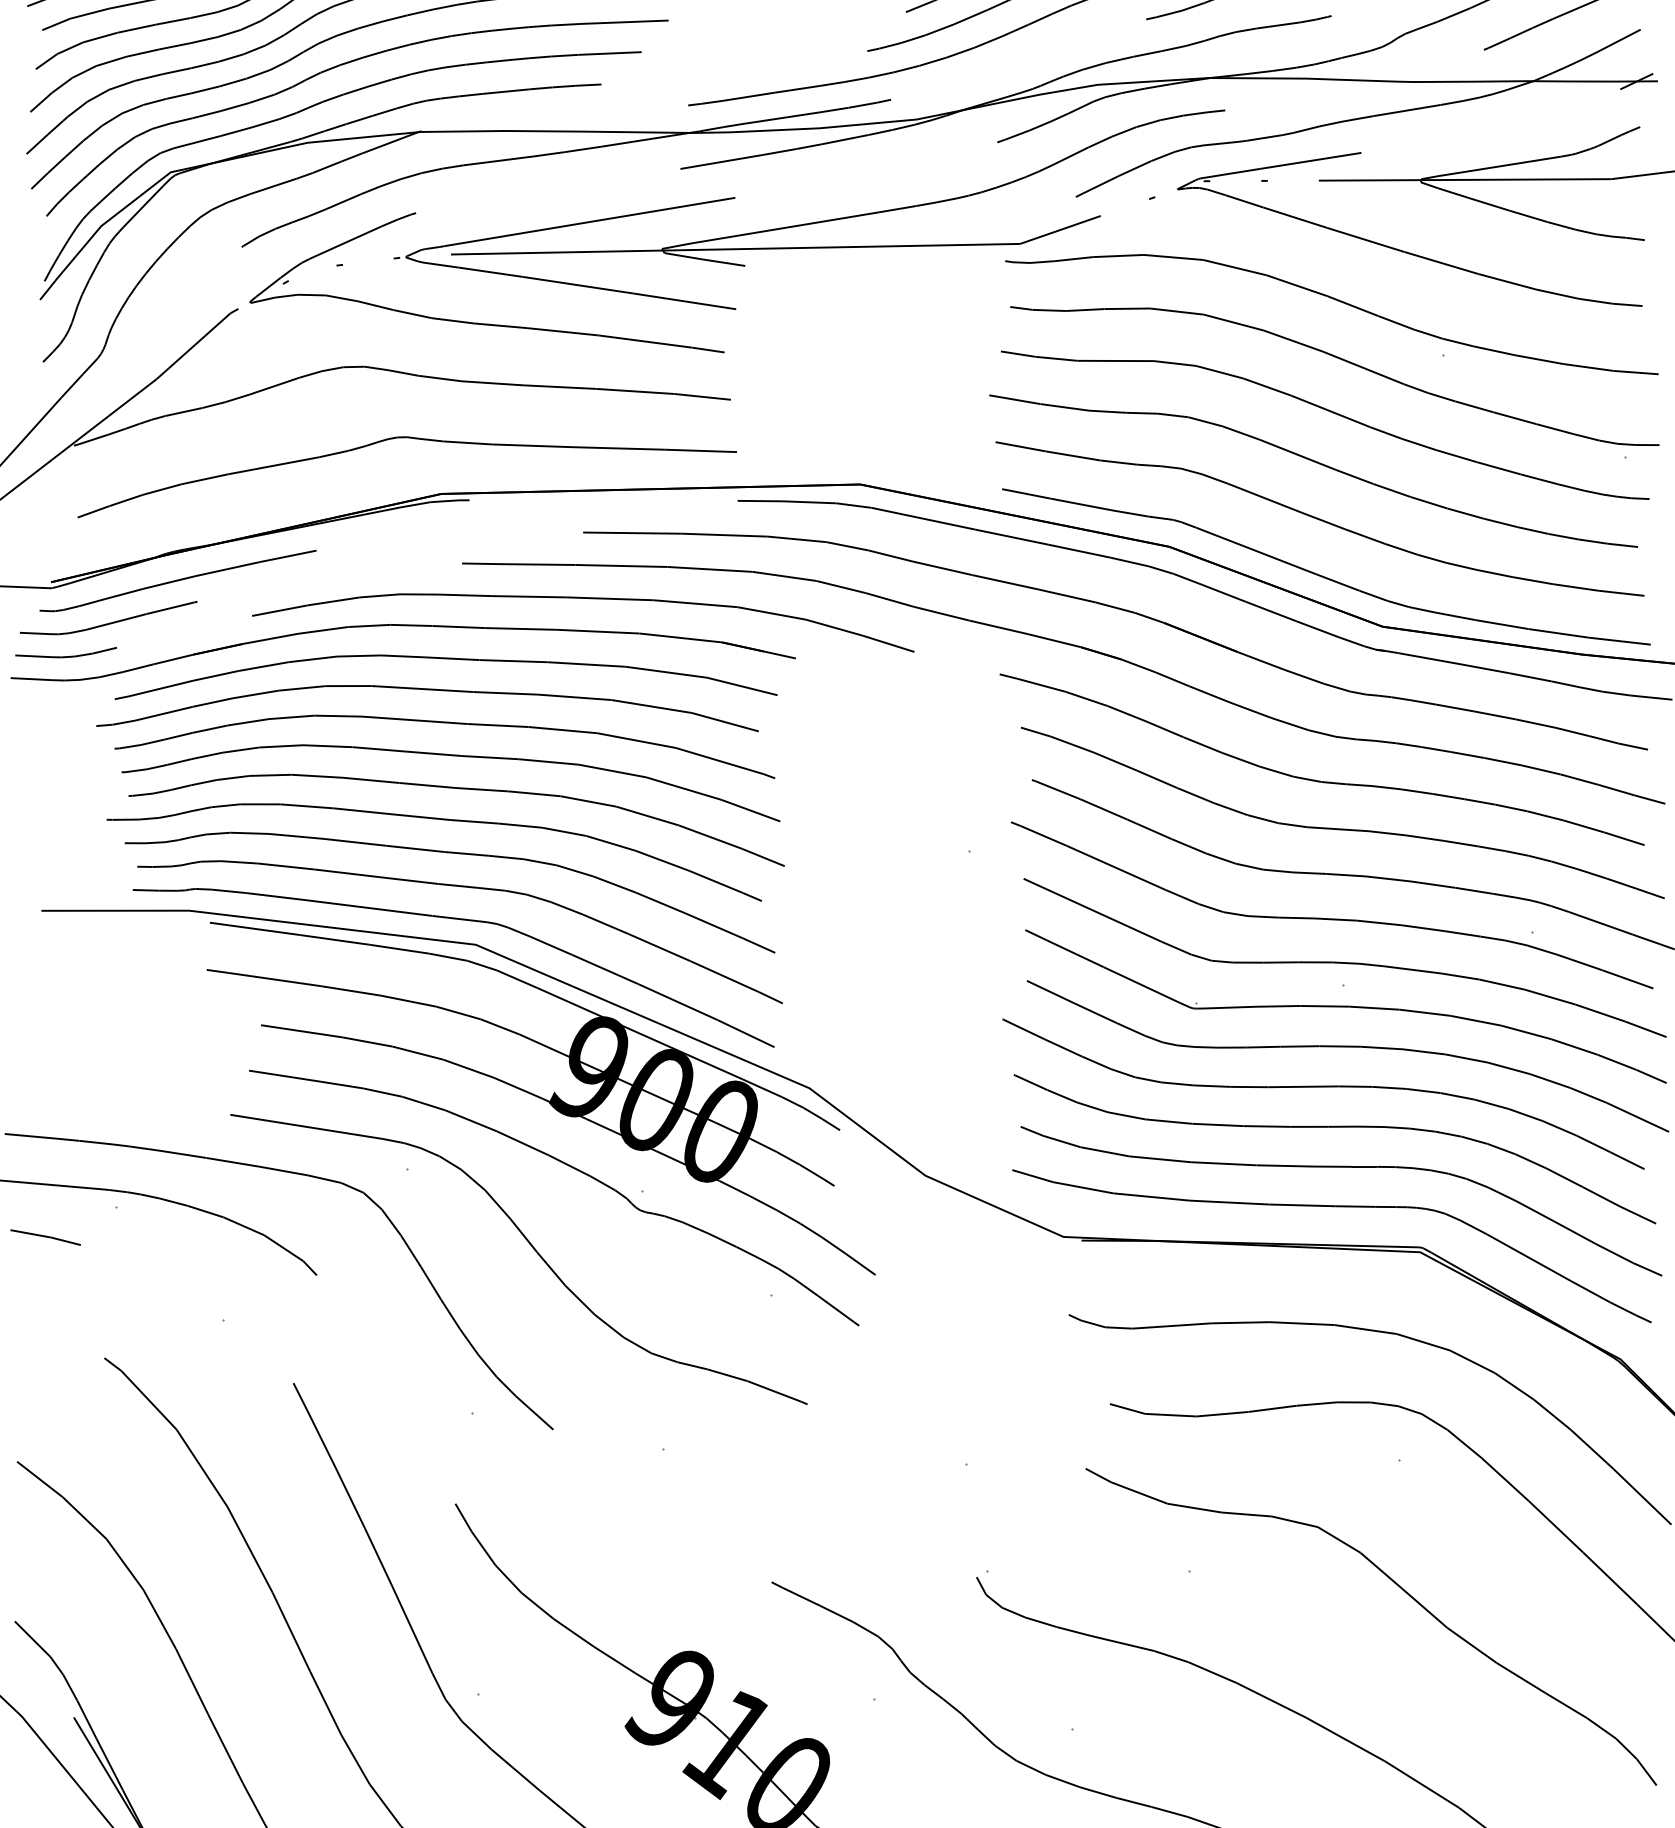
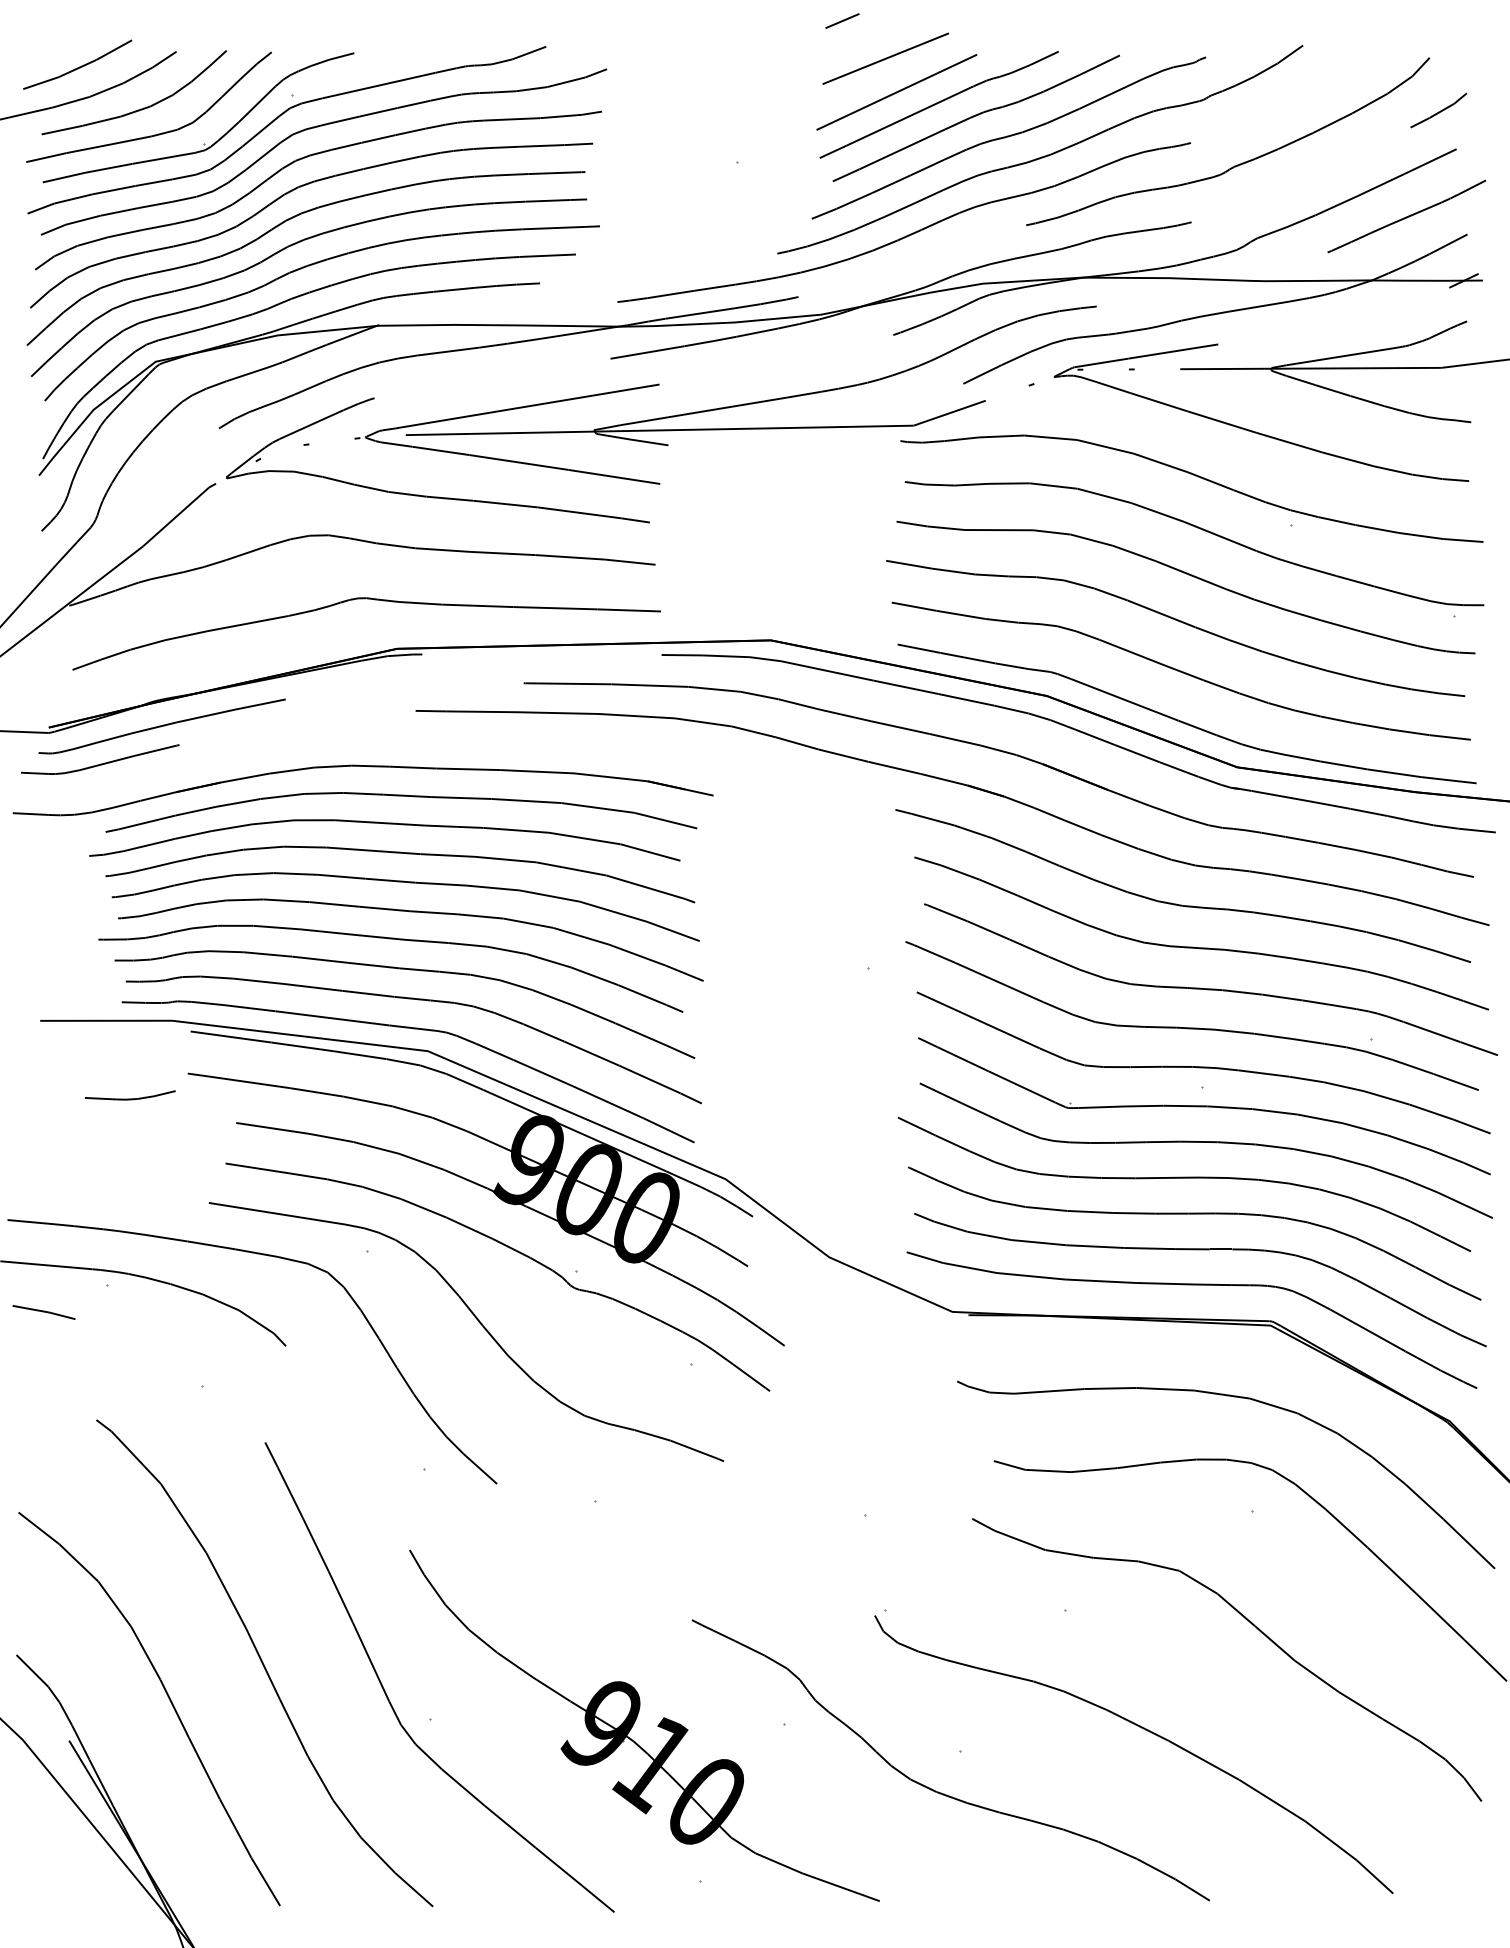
curve: (582, 598) -> (523, 742), removed
curve: (66, 656) -> (130, 1098), moved

